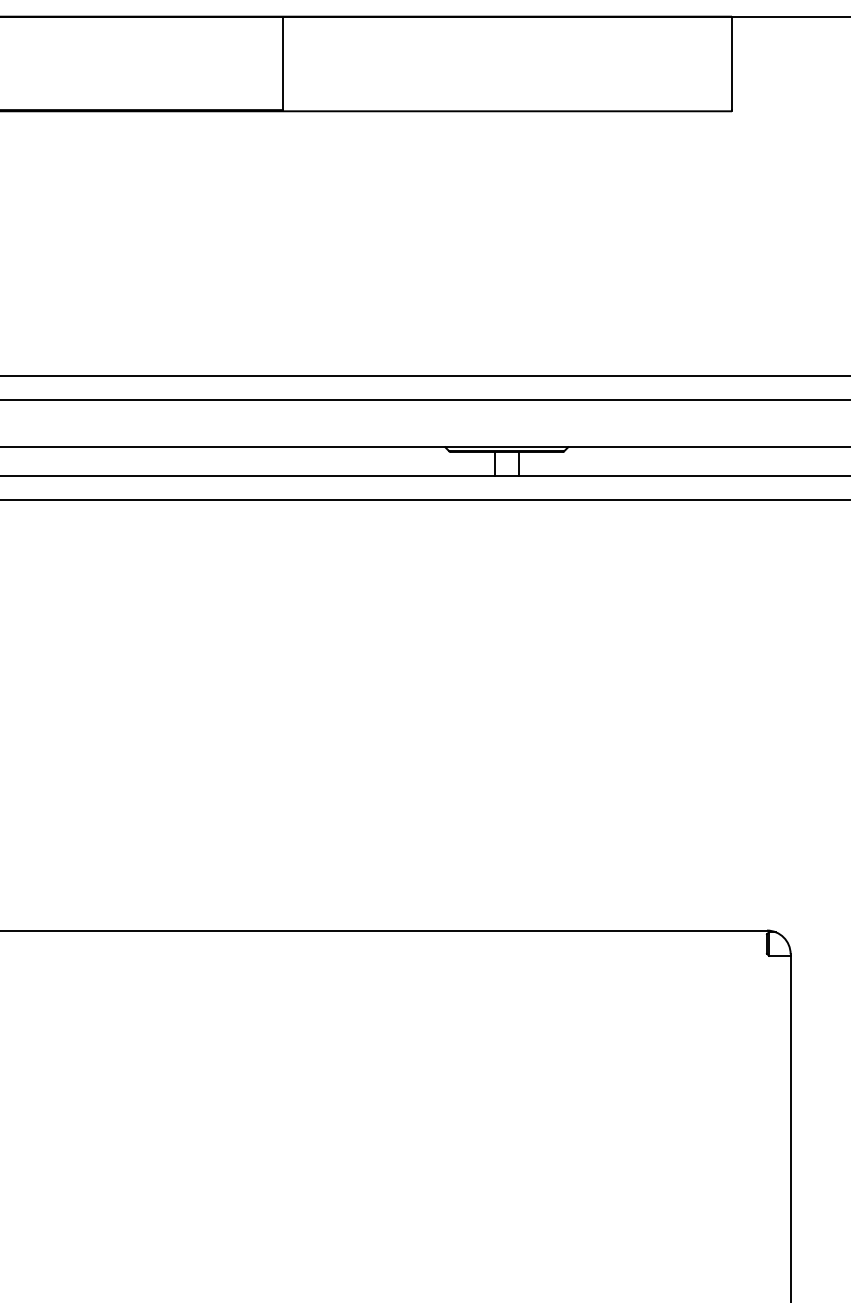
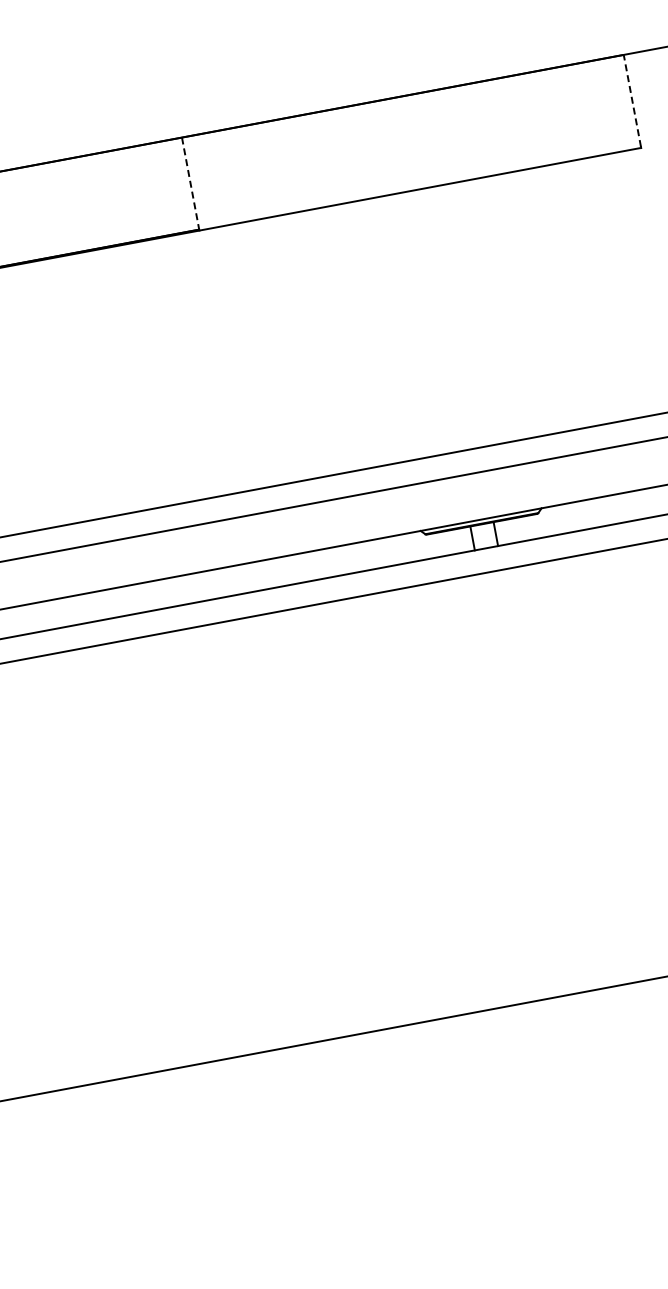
line: (283, 63) -> (191, 183), solid -> dashed
line: (732, 63) -> (632, 100), solid -> dashed

